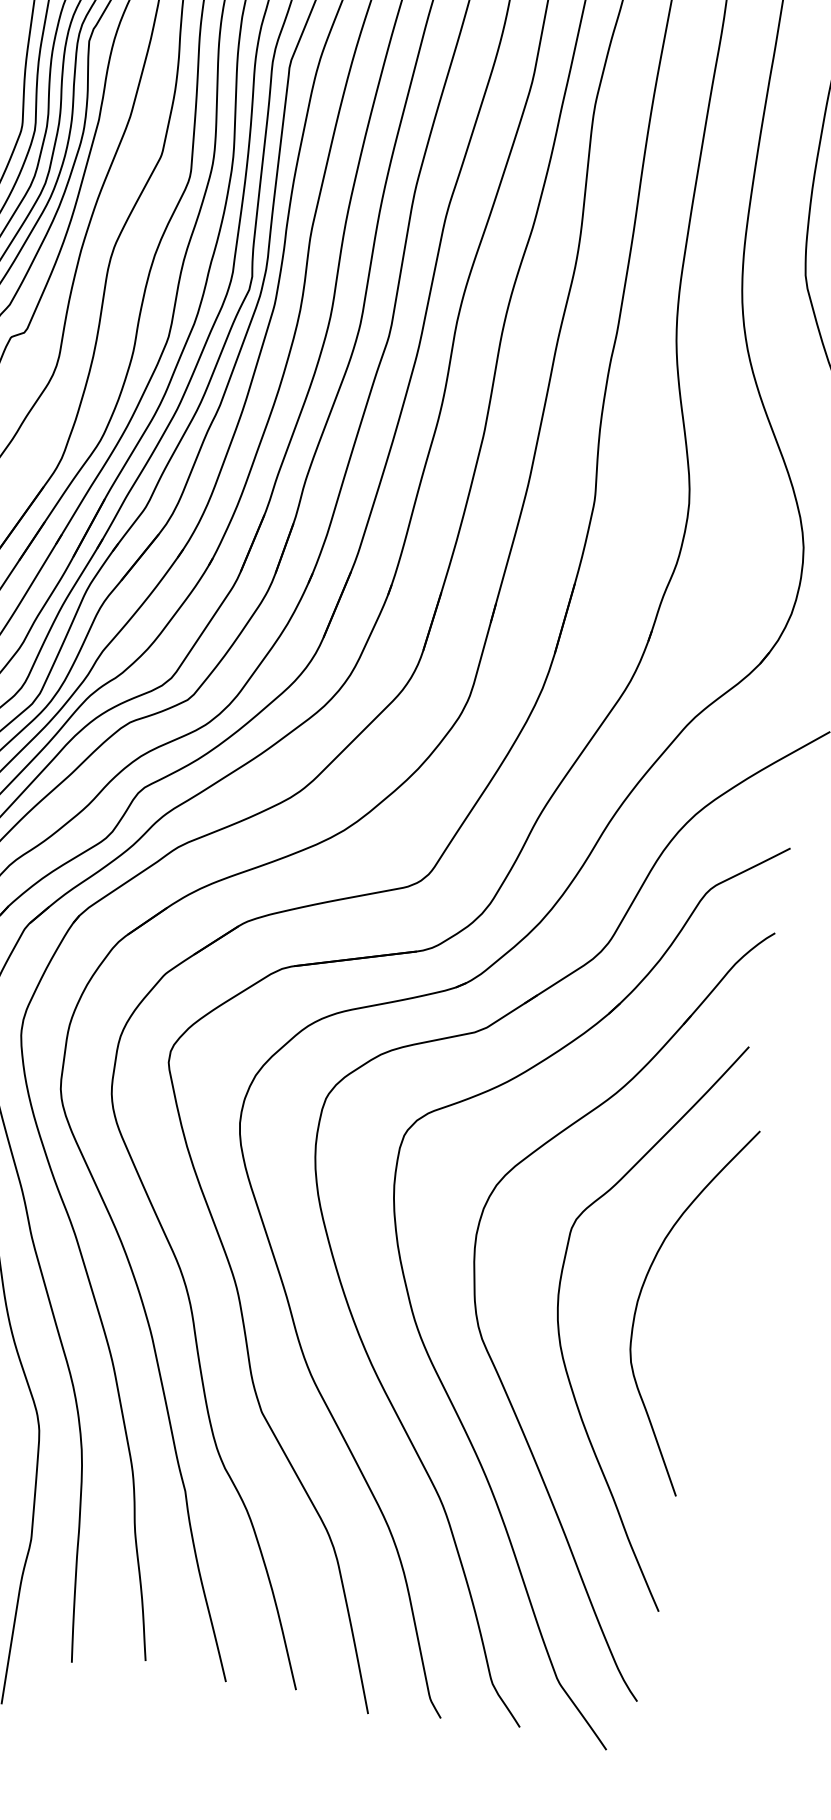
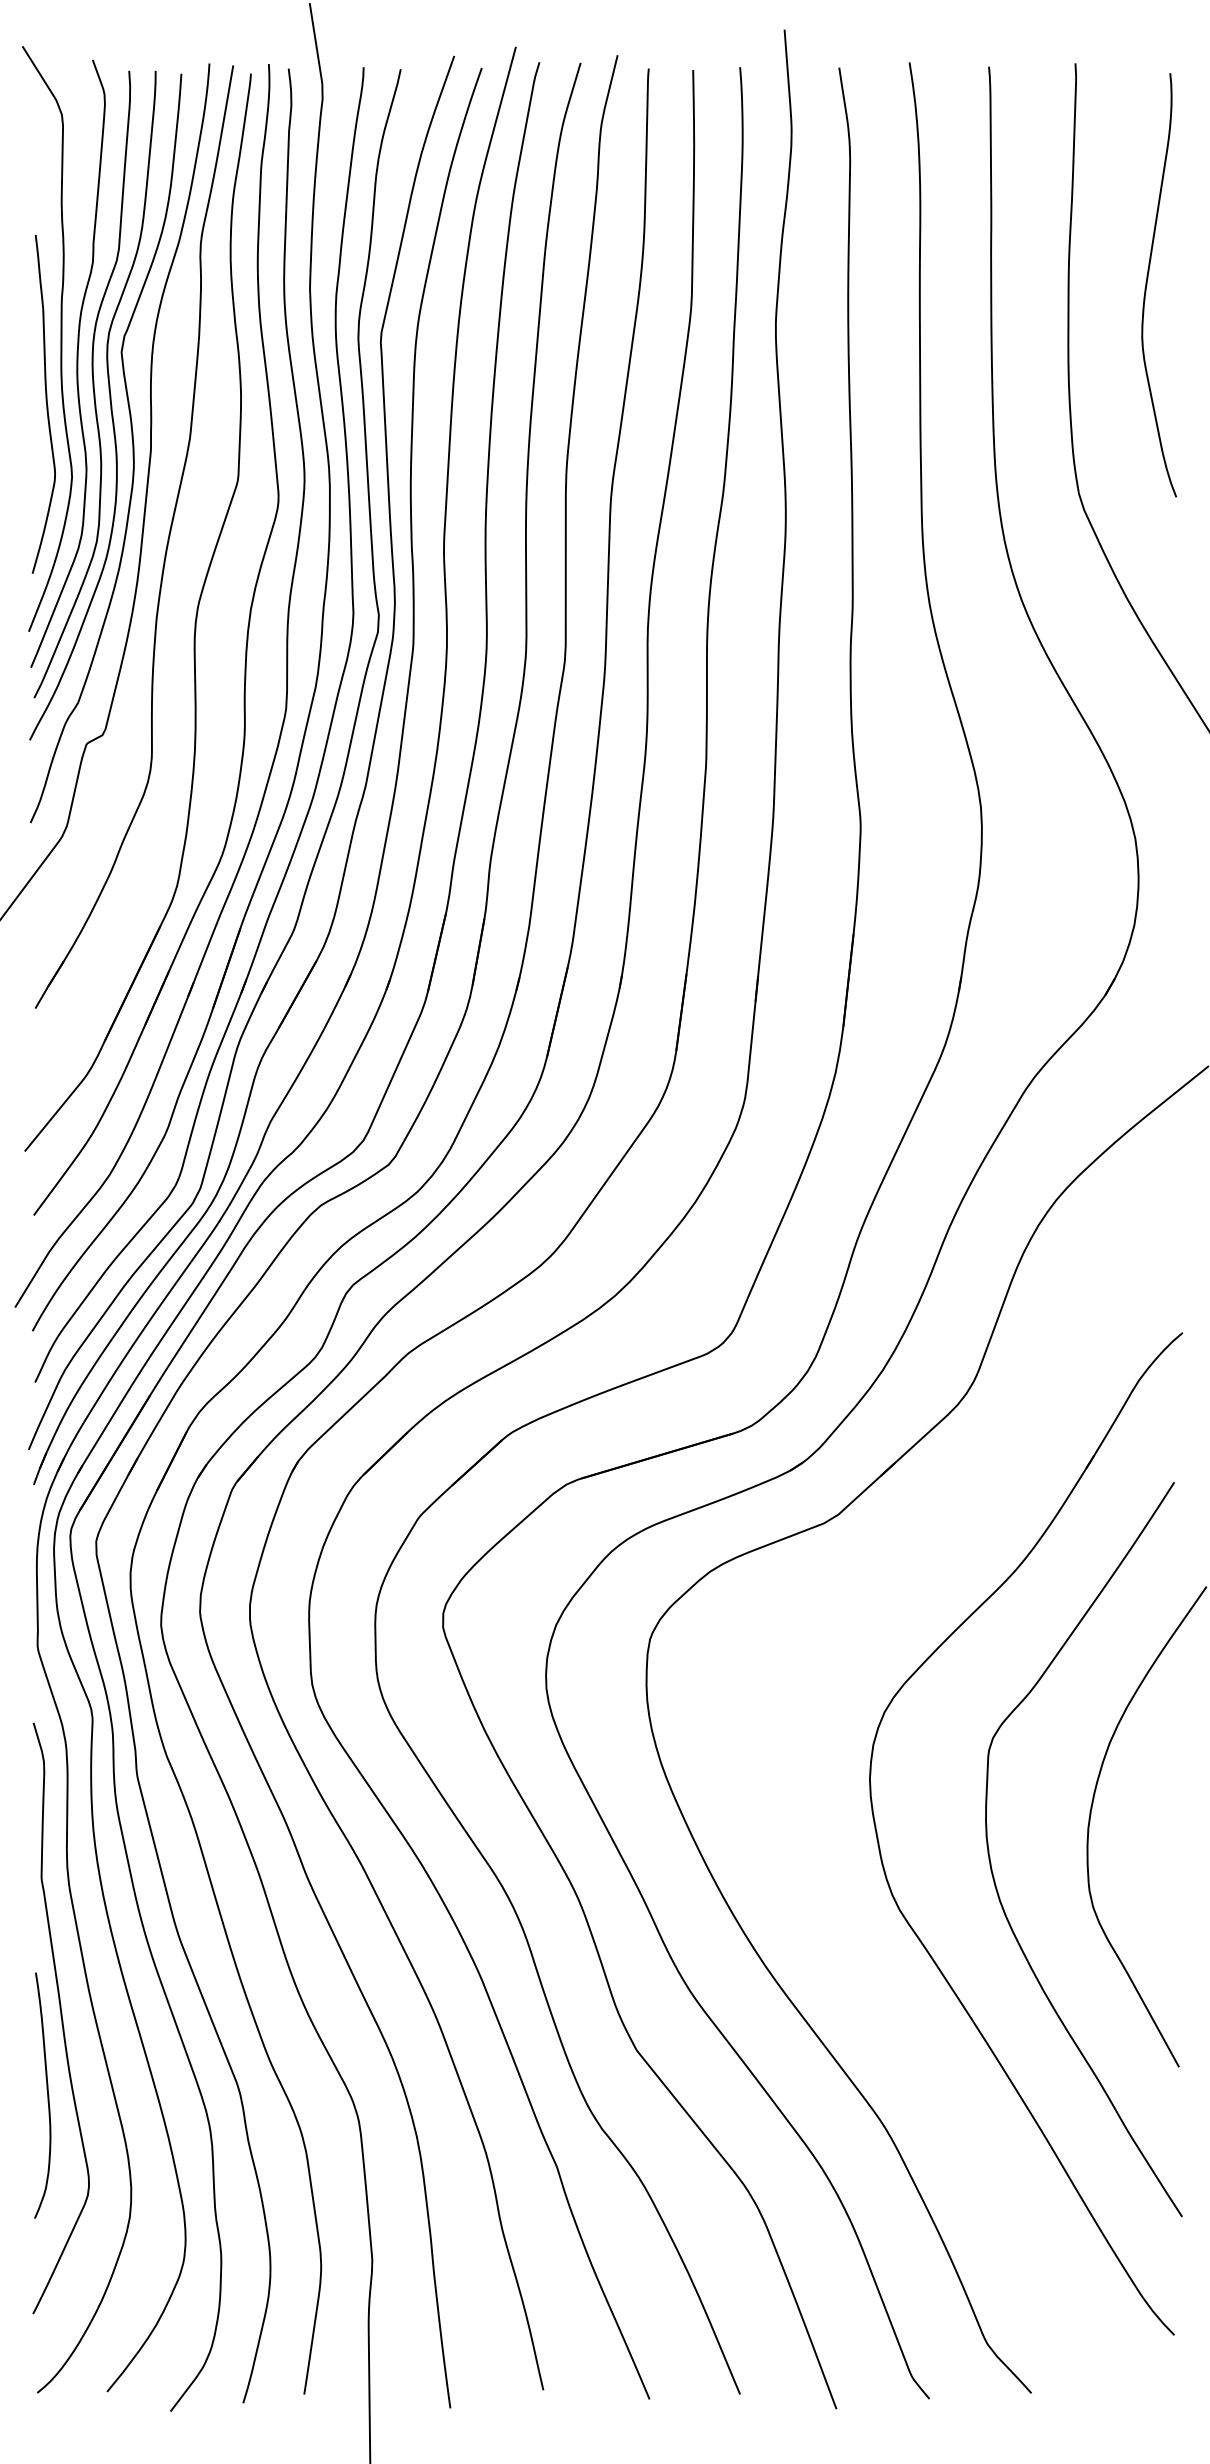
part: (412, 1309) -> (805, 1887), removed

